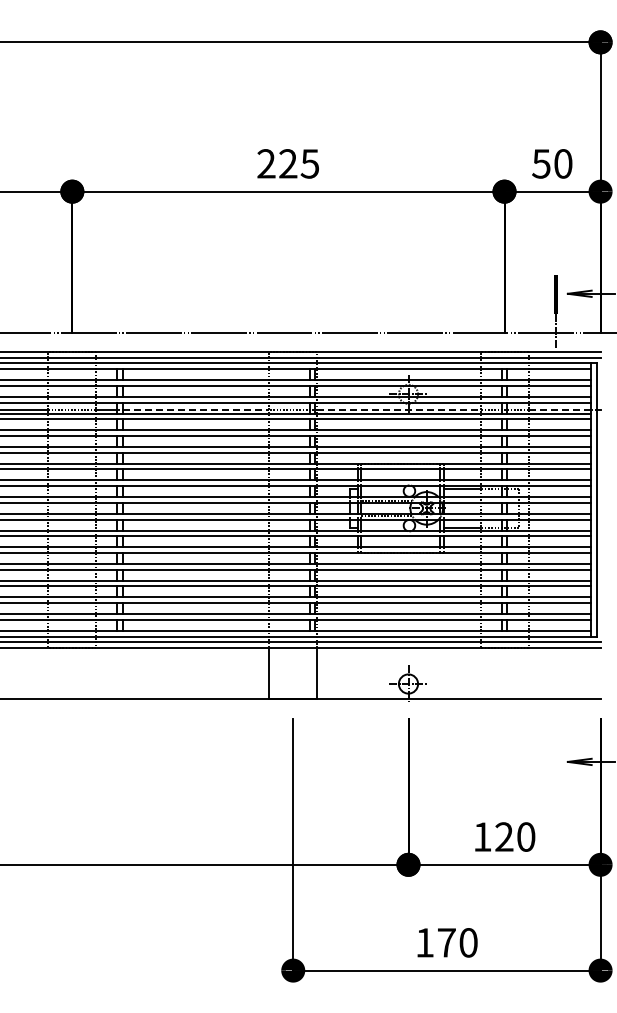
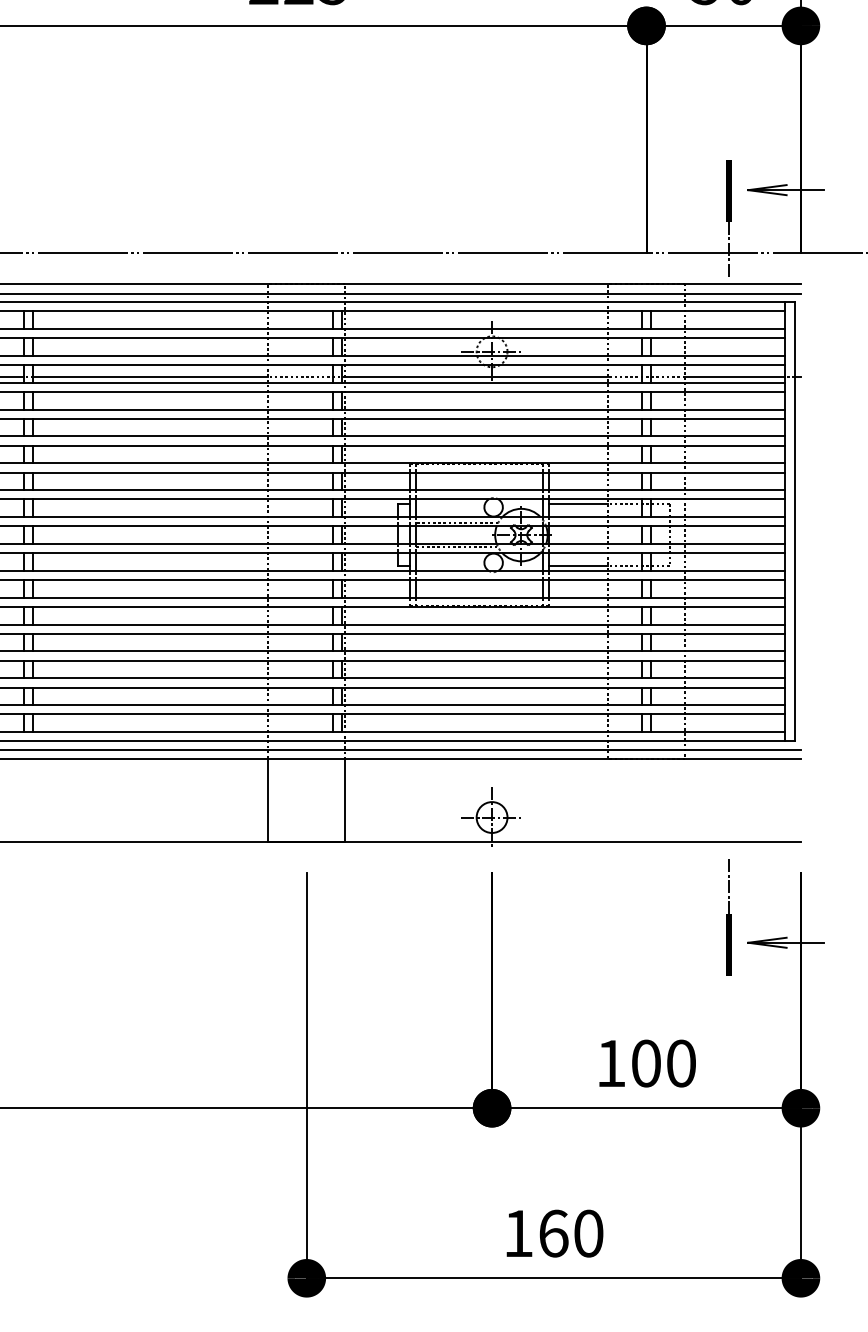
line: (196, 409) -> (151, 376), dashed -> solid
line: (398, 409) -> (476, 376), dashed -> solid
line: (560, 409) -> (736, 376), dashed -> solid
line: (555, 746) -> (728, 917), added
text: (504, 836) -> (646, 1062), 120 -> 100
text: (447, 942) -> (554, 1233), 170 -> 160

